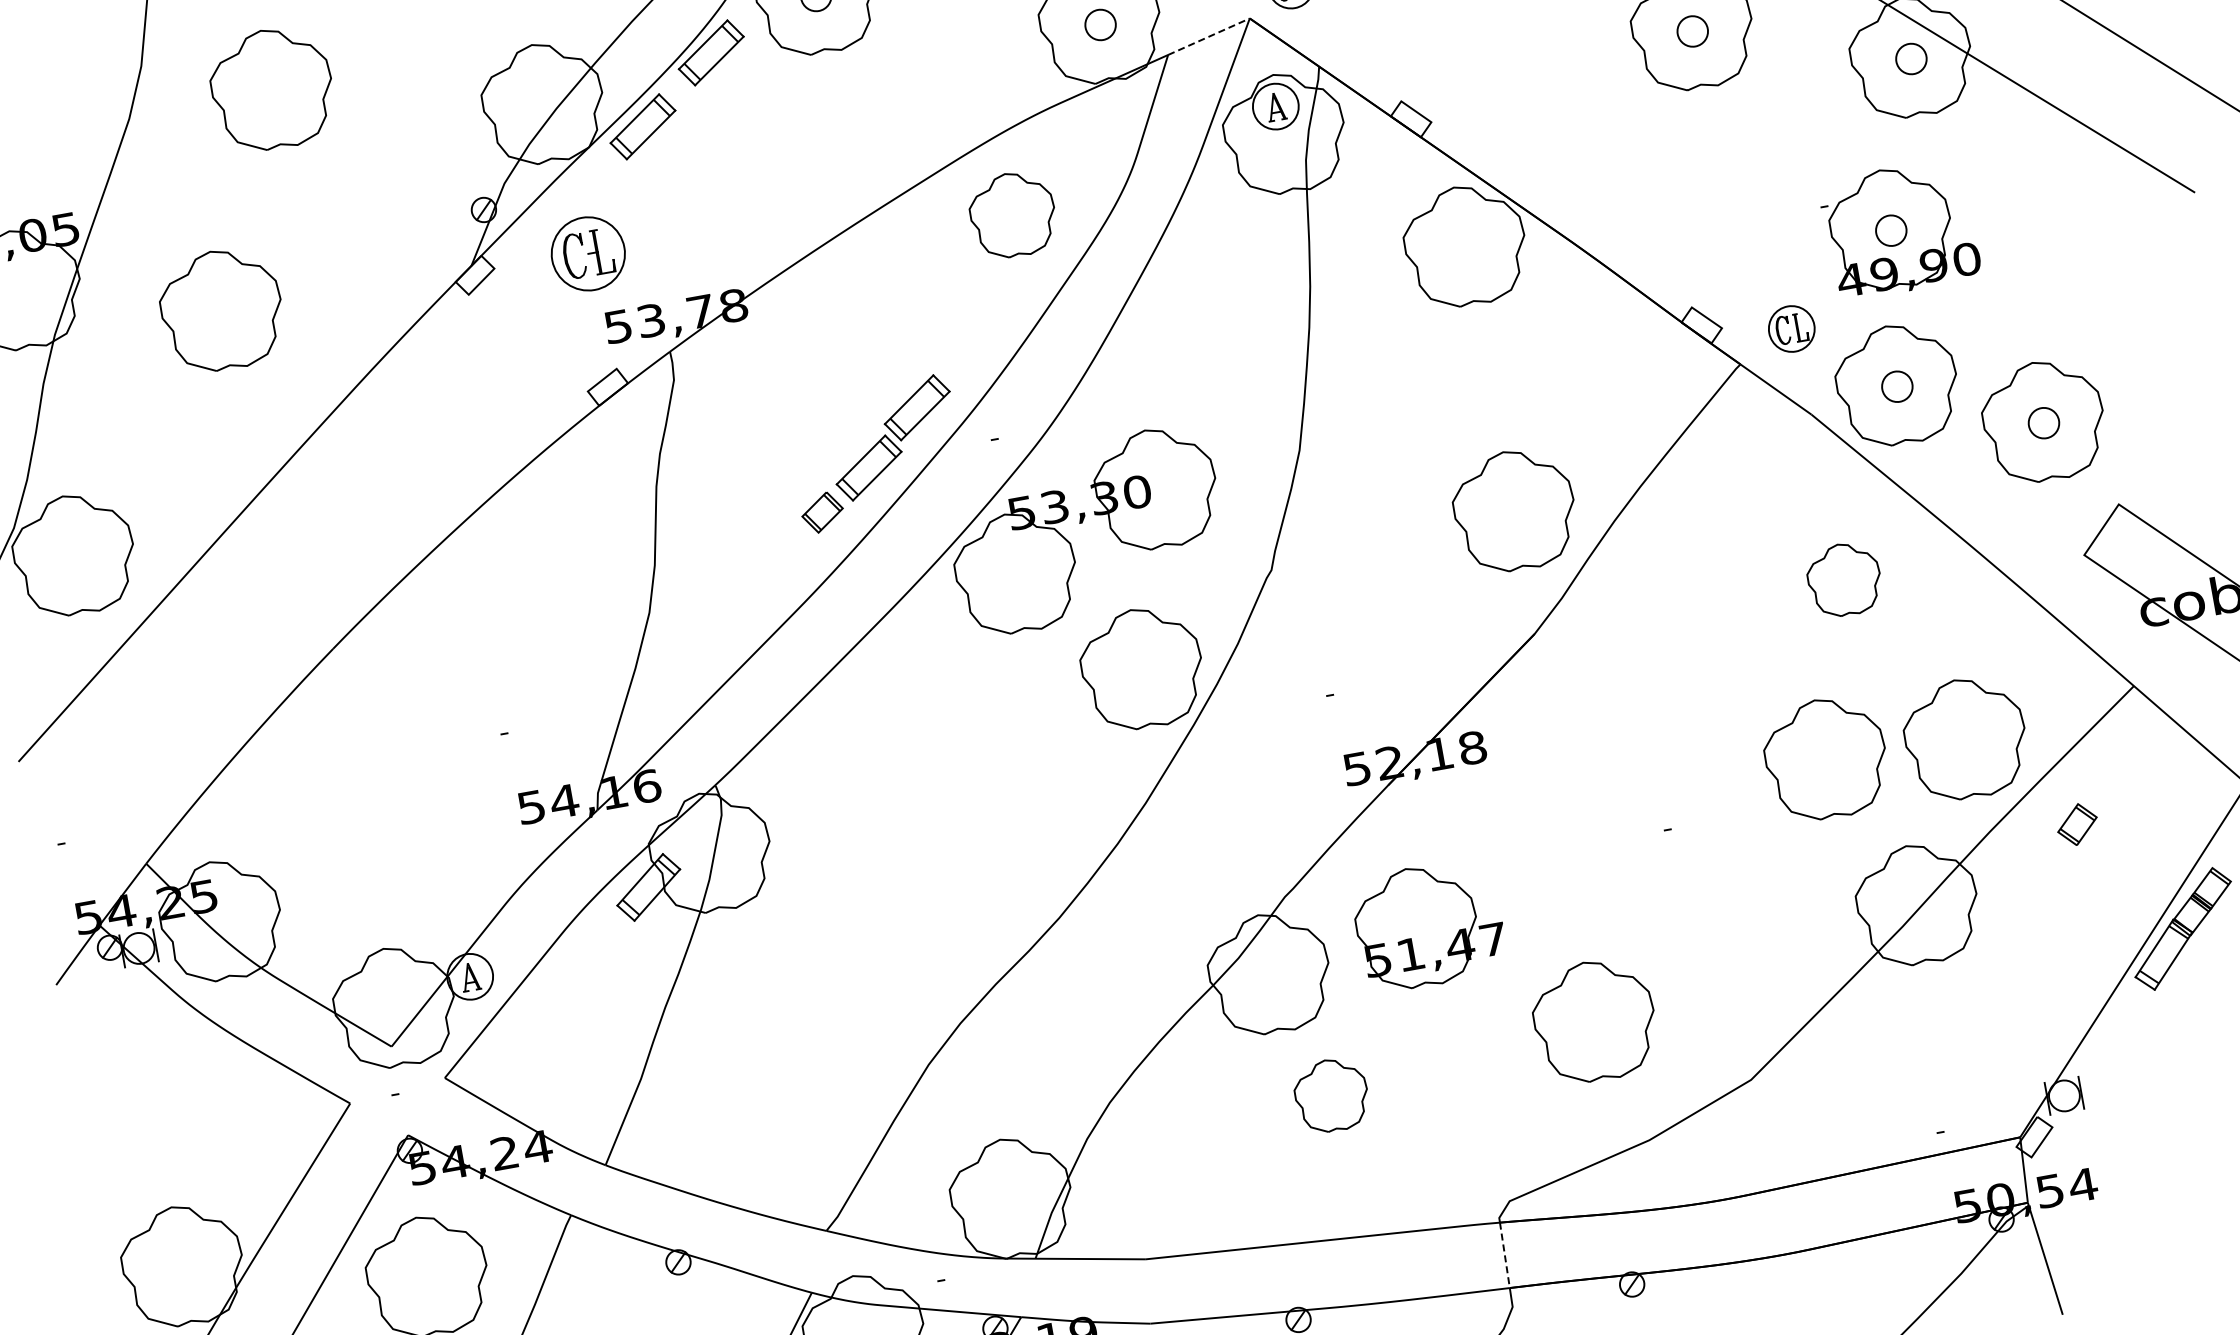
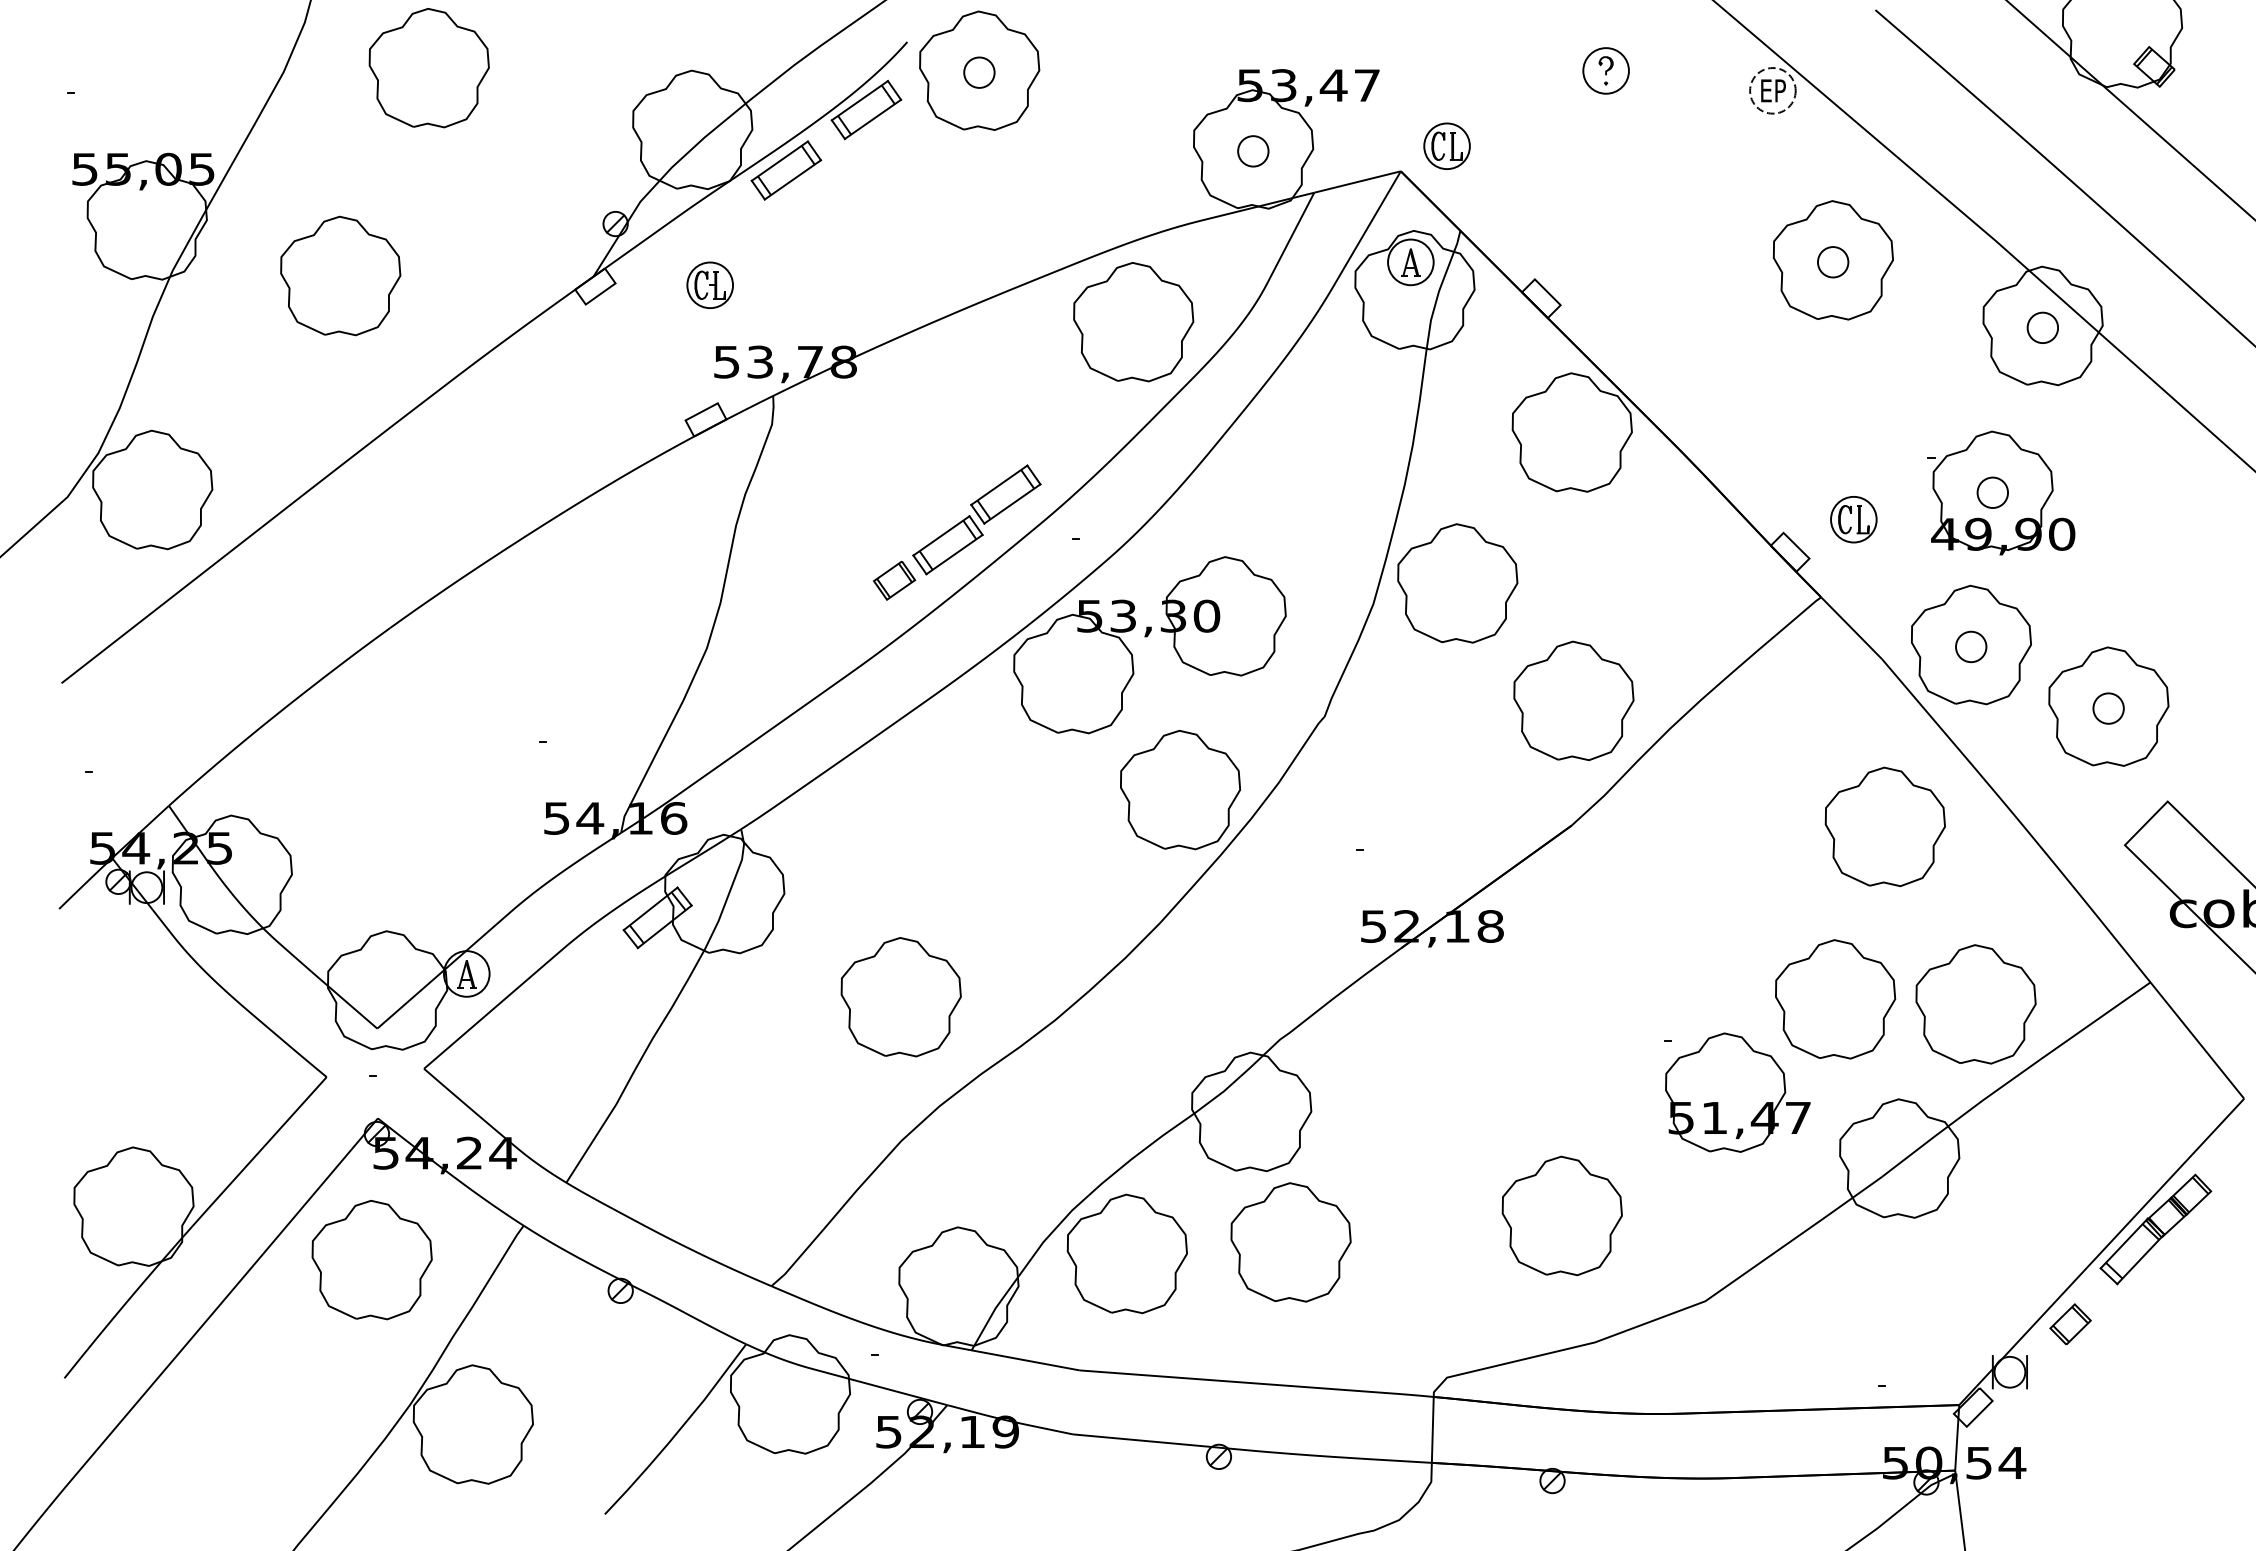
line: (1208, 37) -> (1357, 182), dashed -> solid
part: (1012, 215) -> (1133, 322), size x1.43
part: (587, 253) -> (709, 284), size x0.62
part: (1791, 328) -> (1853, 519), moved
part: (1378, 415) -> (1457, 583), added
part: (1843, 579) -> (1884, 826), size x1.67
part: (2077, 823) -> (2070, 1323), moved
part: (902, 923) -> (900, 997), added
part: (1428, 925) -> (1737, 1092), moved
part: (1331, 1095) -> (1290, 1242), size x1.67
part: (1171, 1135) -> (1126, 1253), added
line: (1504, 1254) -> (1432, 1429), dashed -> solid

